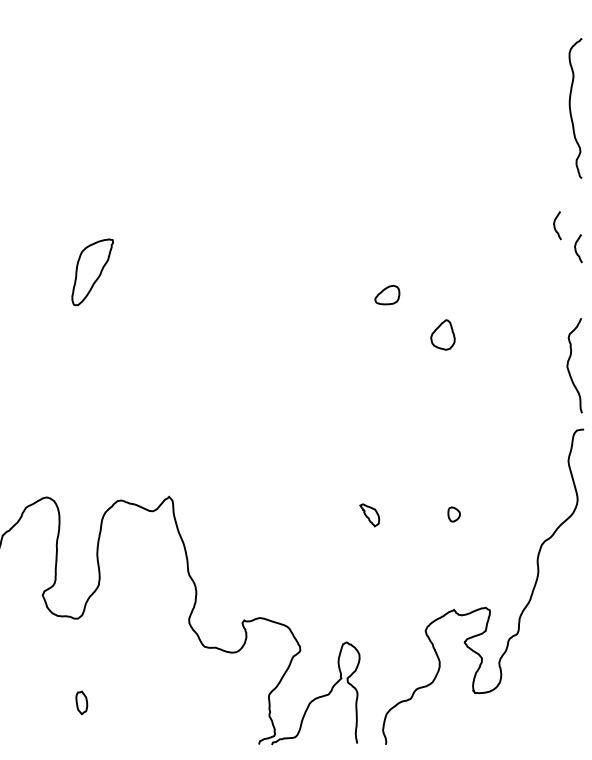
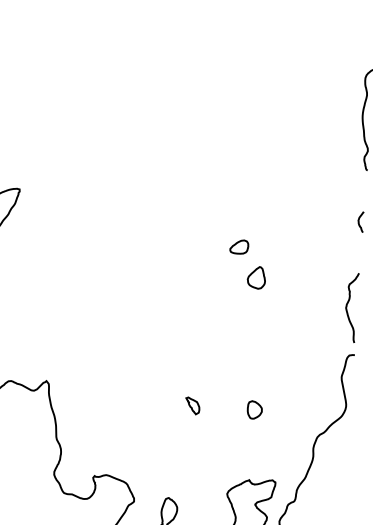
curve: (555, 225) -> (345, 203), removed
part: (387, 294) -> (239, 246), moved
part: (453, 514) -> (254, 410), size x1.67

